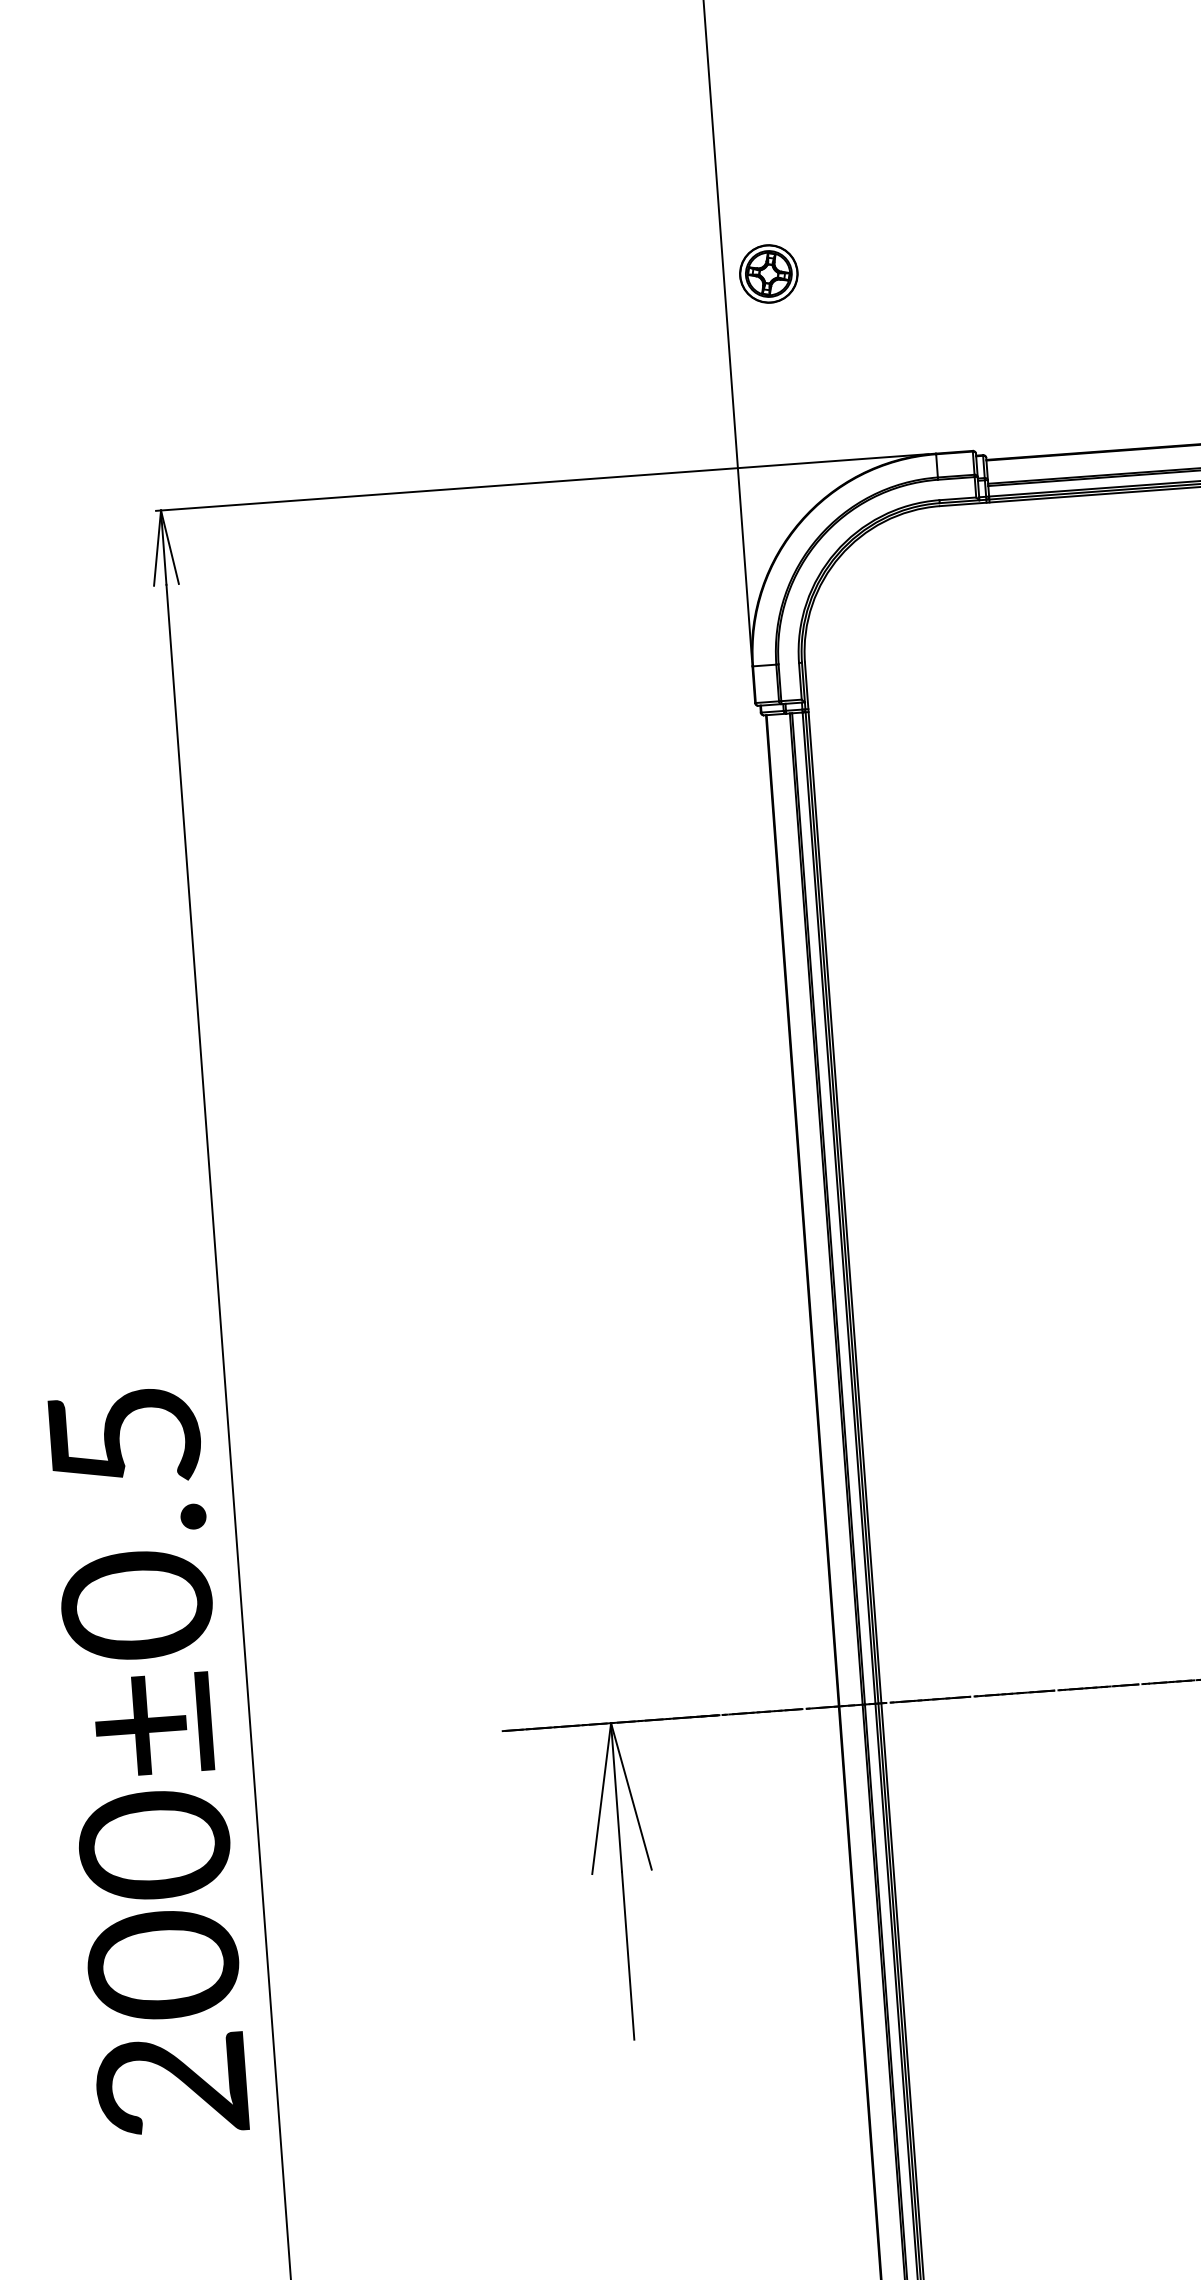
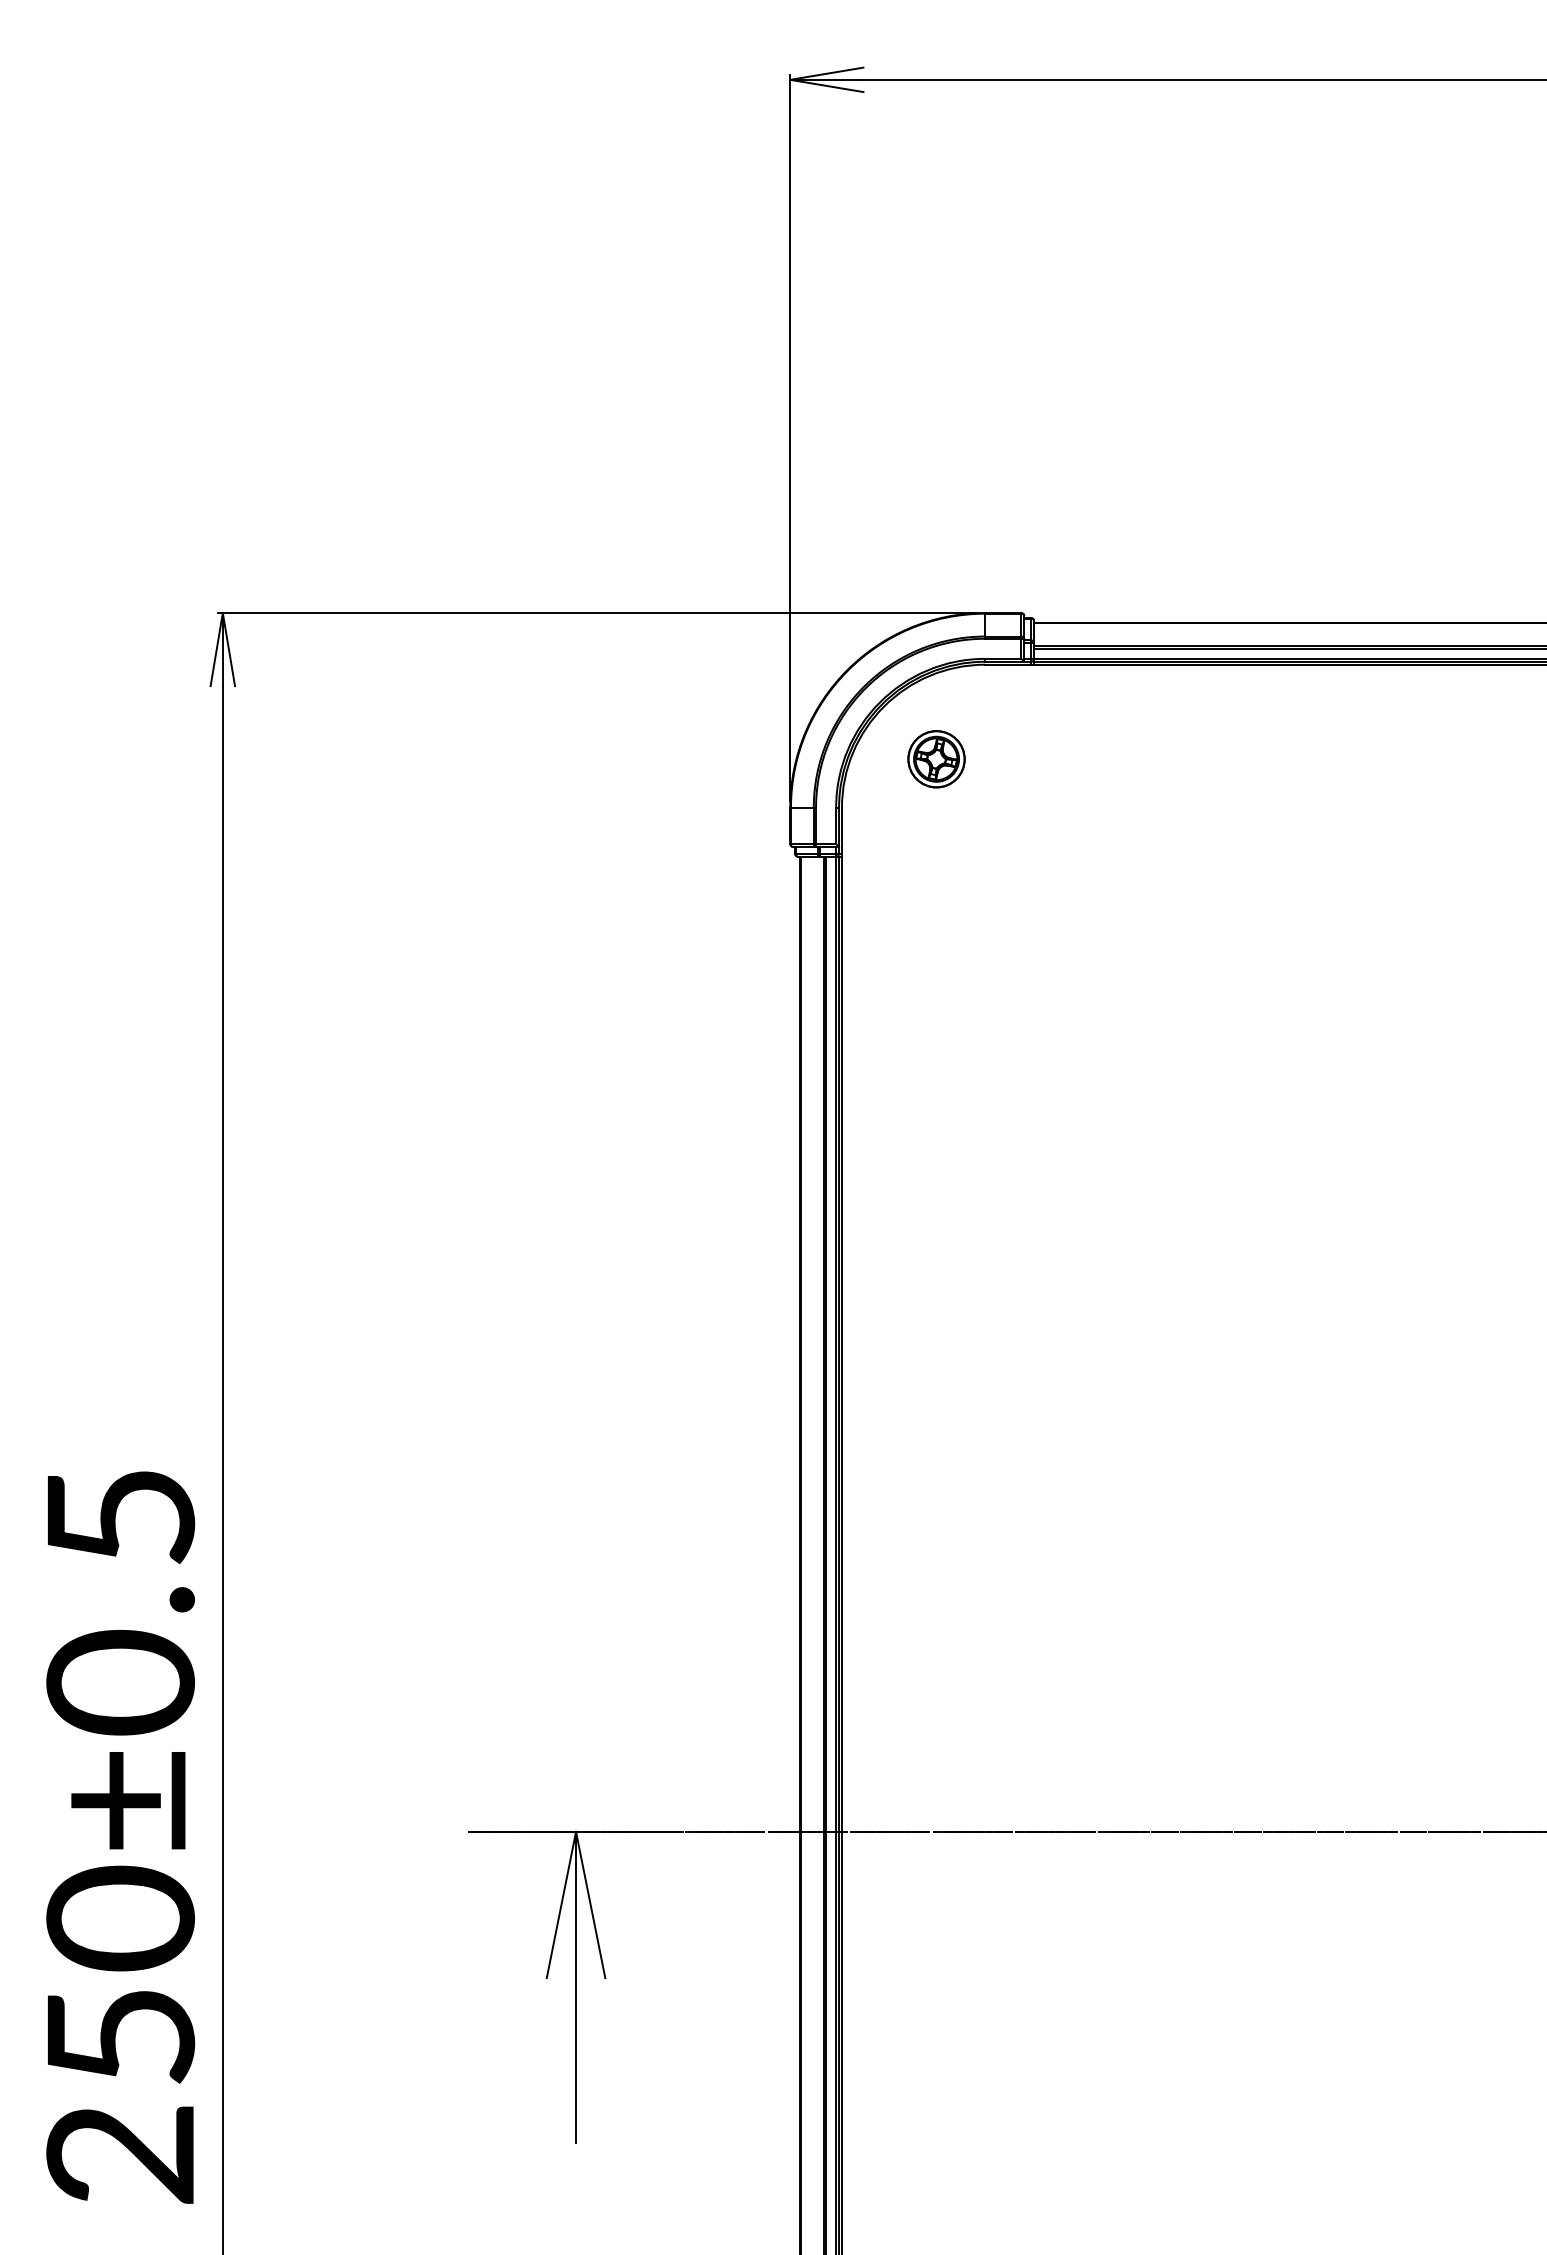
part: (768, 274) -> (936, 759), moved
text: (163, 1965) -> (120, 2036), 200±0.5 -> 250±0.5

